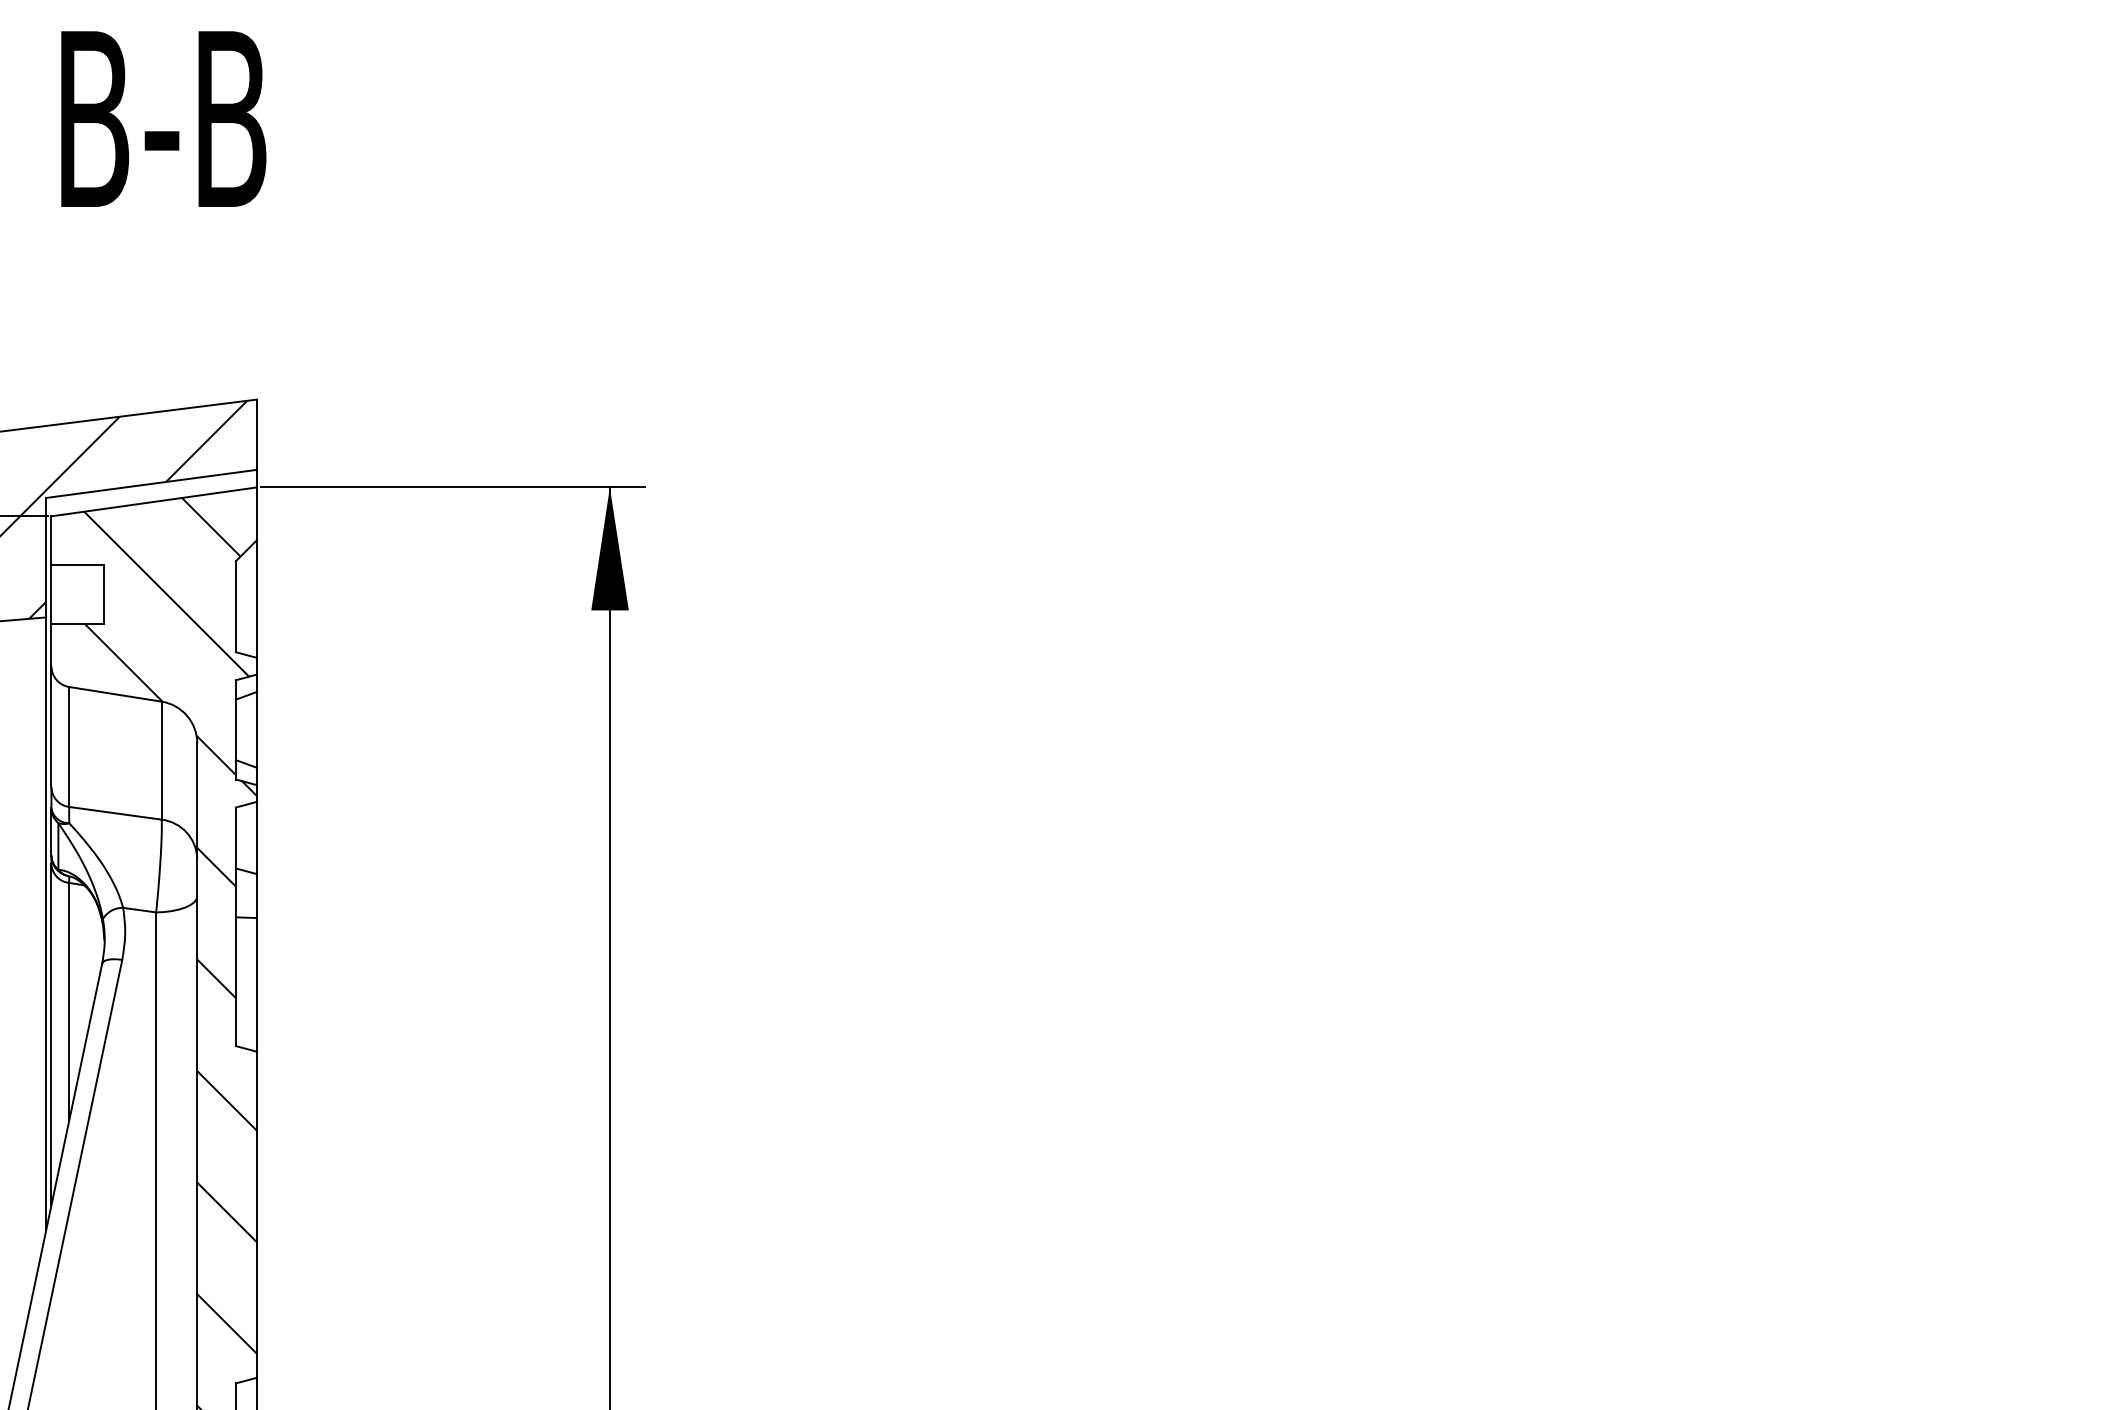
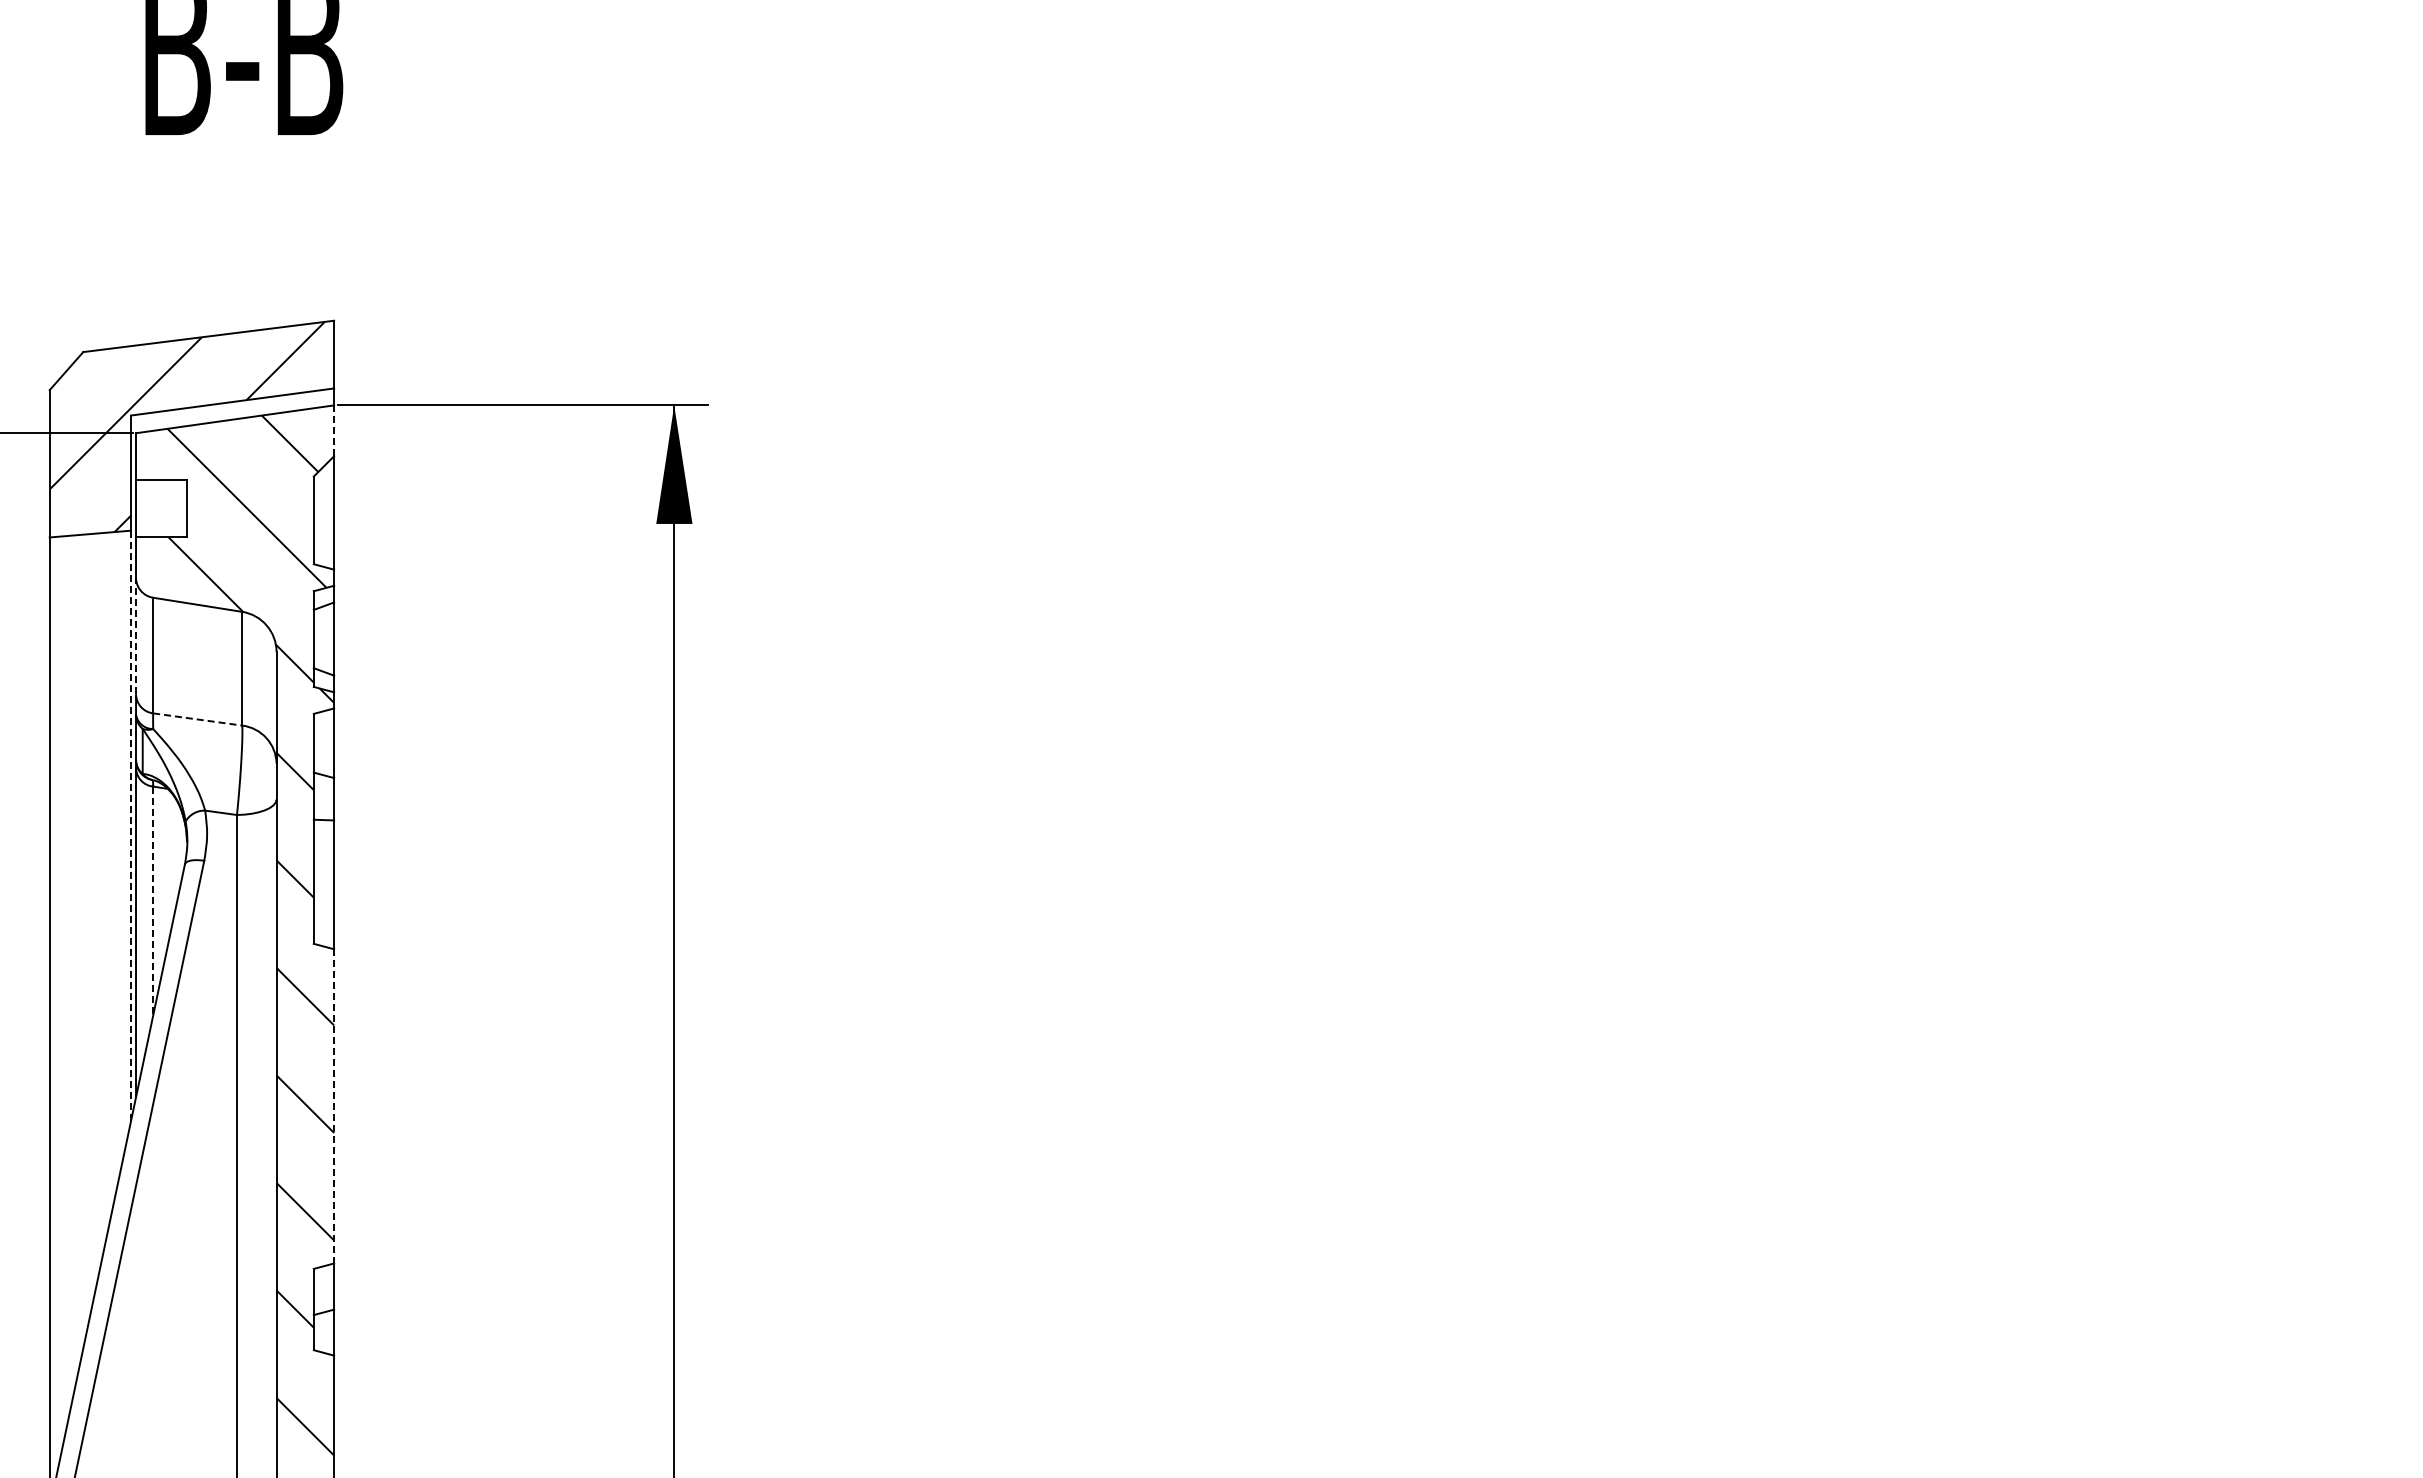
line: (257, 513) -> (334, 430), solid -> dashed
line: (51, 726) -> (136, 635), solid -> dashed
line: (115, 813) -> (197, 719), solid -> dashed
line: (45, 924) -> (130, 826), solid -> dashed
line: (69, 1002) -> (153, 901), solid -> dashed
line: (257, 1214) -> (334, 1106), solid -> dashed

